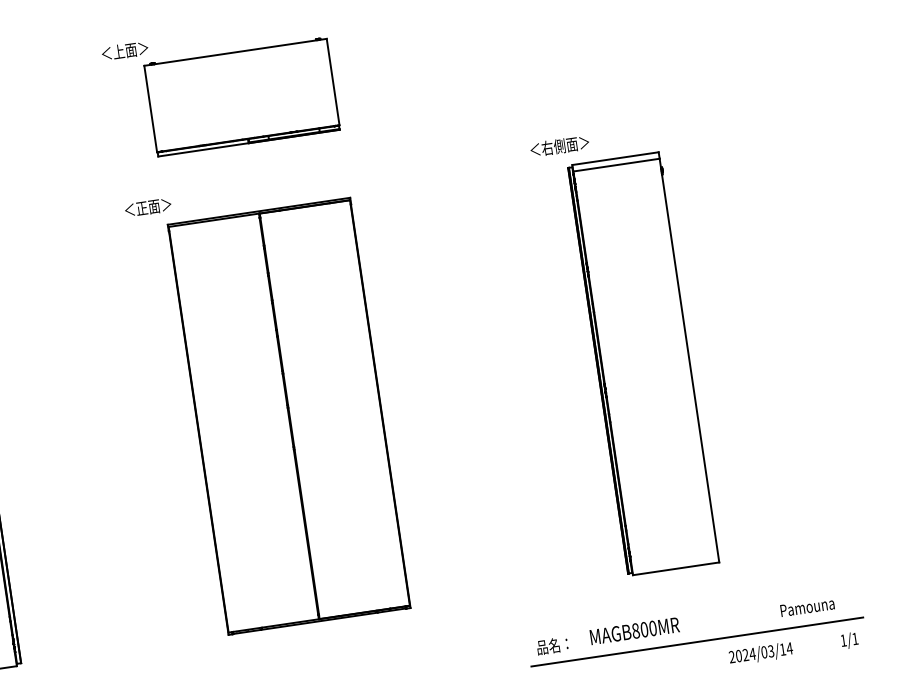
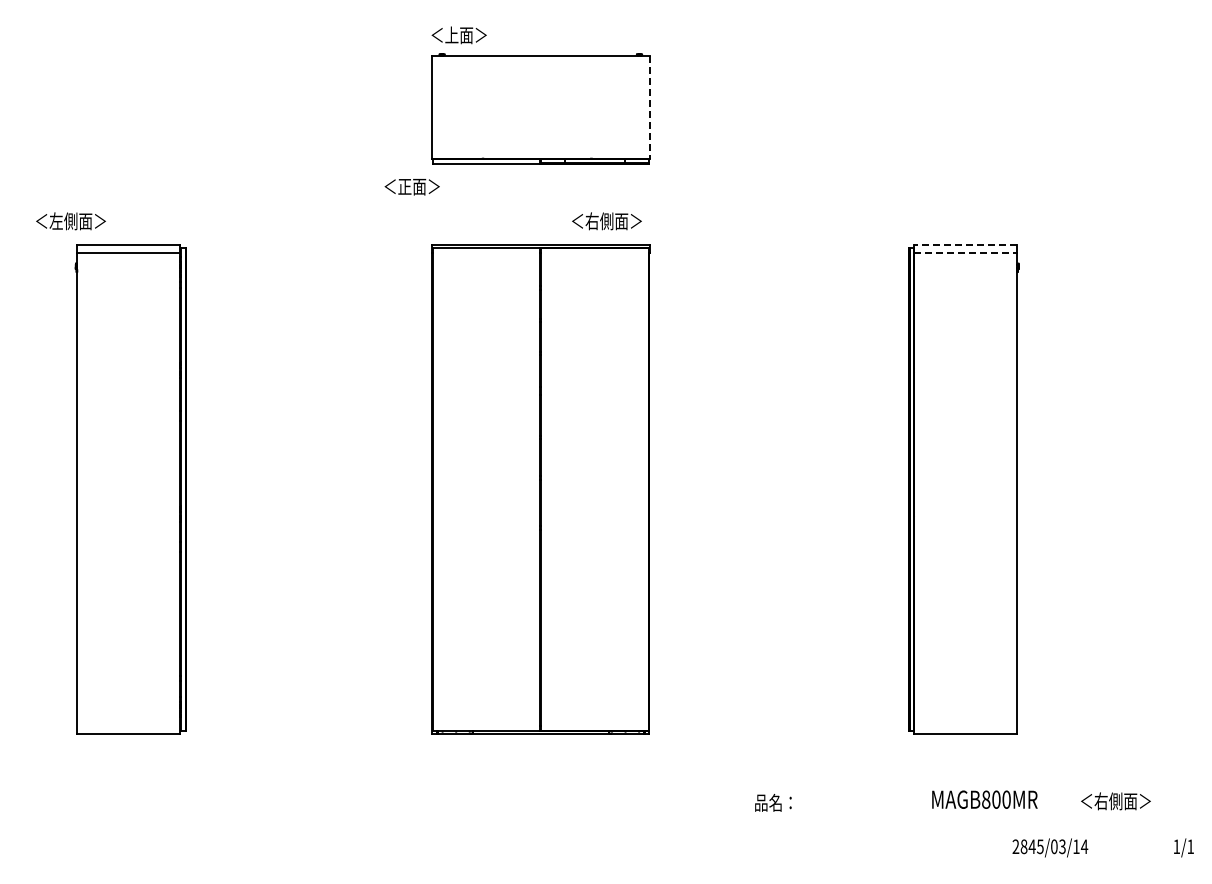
text: (124, 51) -> (458, 35), moved
line: (333, 82) -> (649, 107), solid -> dashed
text: (559, 146) -> (606, 221), moved
line: (615, 158) -> (965, 245), solid -> dashed
line: (617, 165) -> (966, 253), solid -> dashed
text: (147, 208) -> (411, 187), moved
text: (810, 606) -> (1115, 801), Pamouna -> ＜右側面＞
text: (634, 630) -> (984, 799), moved
text: (849, 640) -> (1183, 847), moved
line: (696, 642) -> (977, 823), removed
text: (552, 645) -> (773, 802), moved
text: (745, 654) -> (1032, 846), 2024/03/14 -> 2845/03/14

